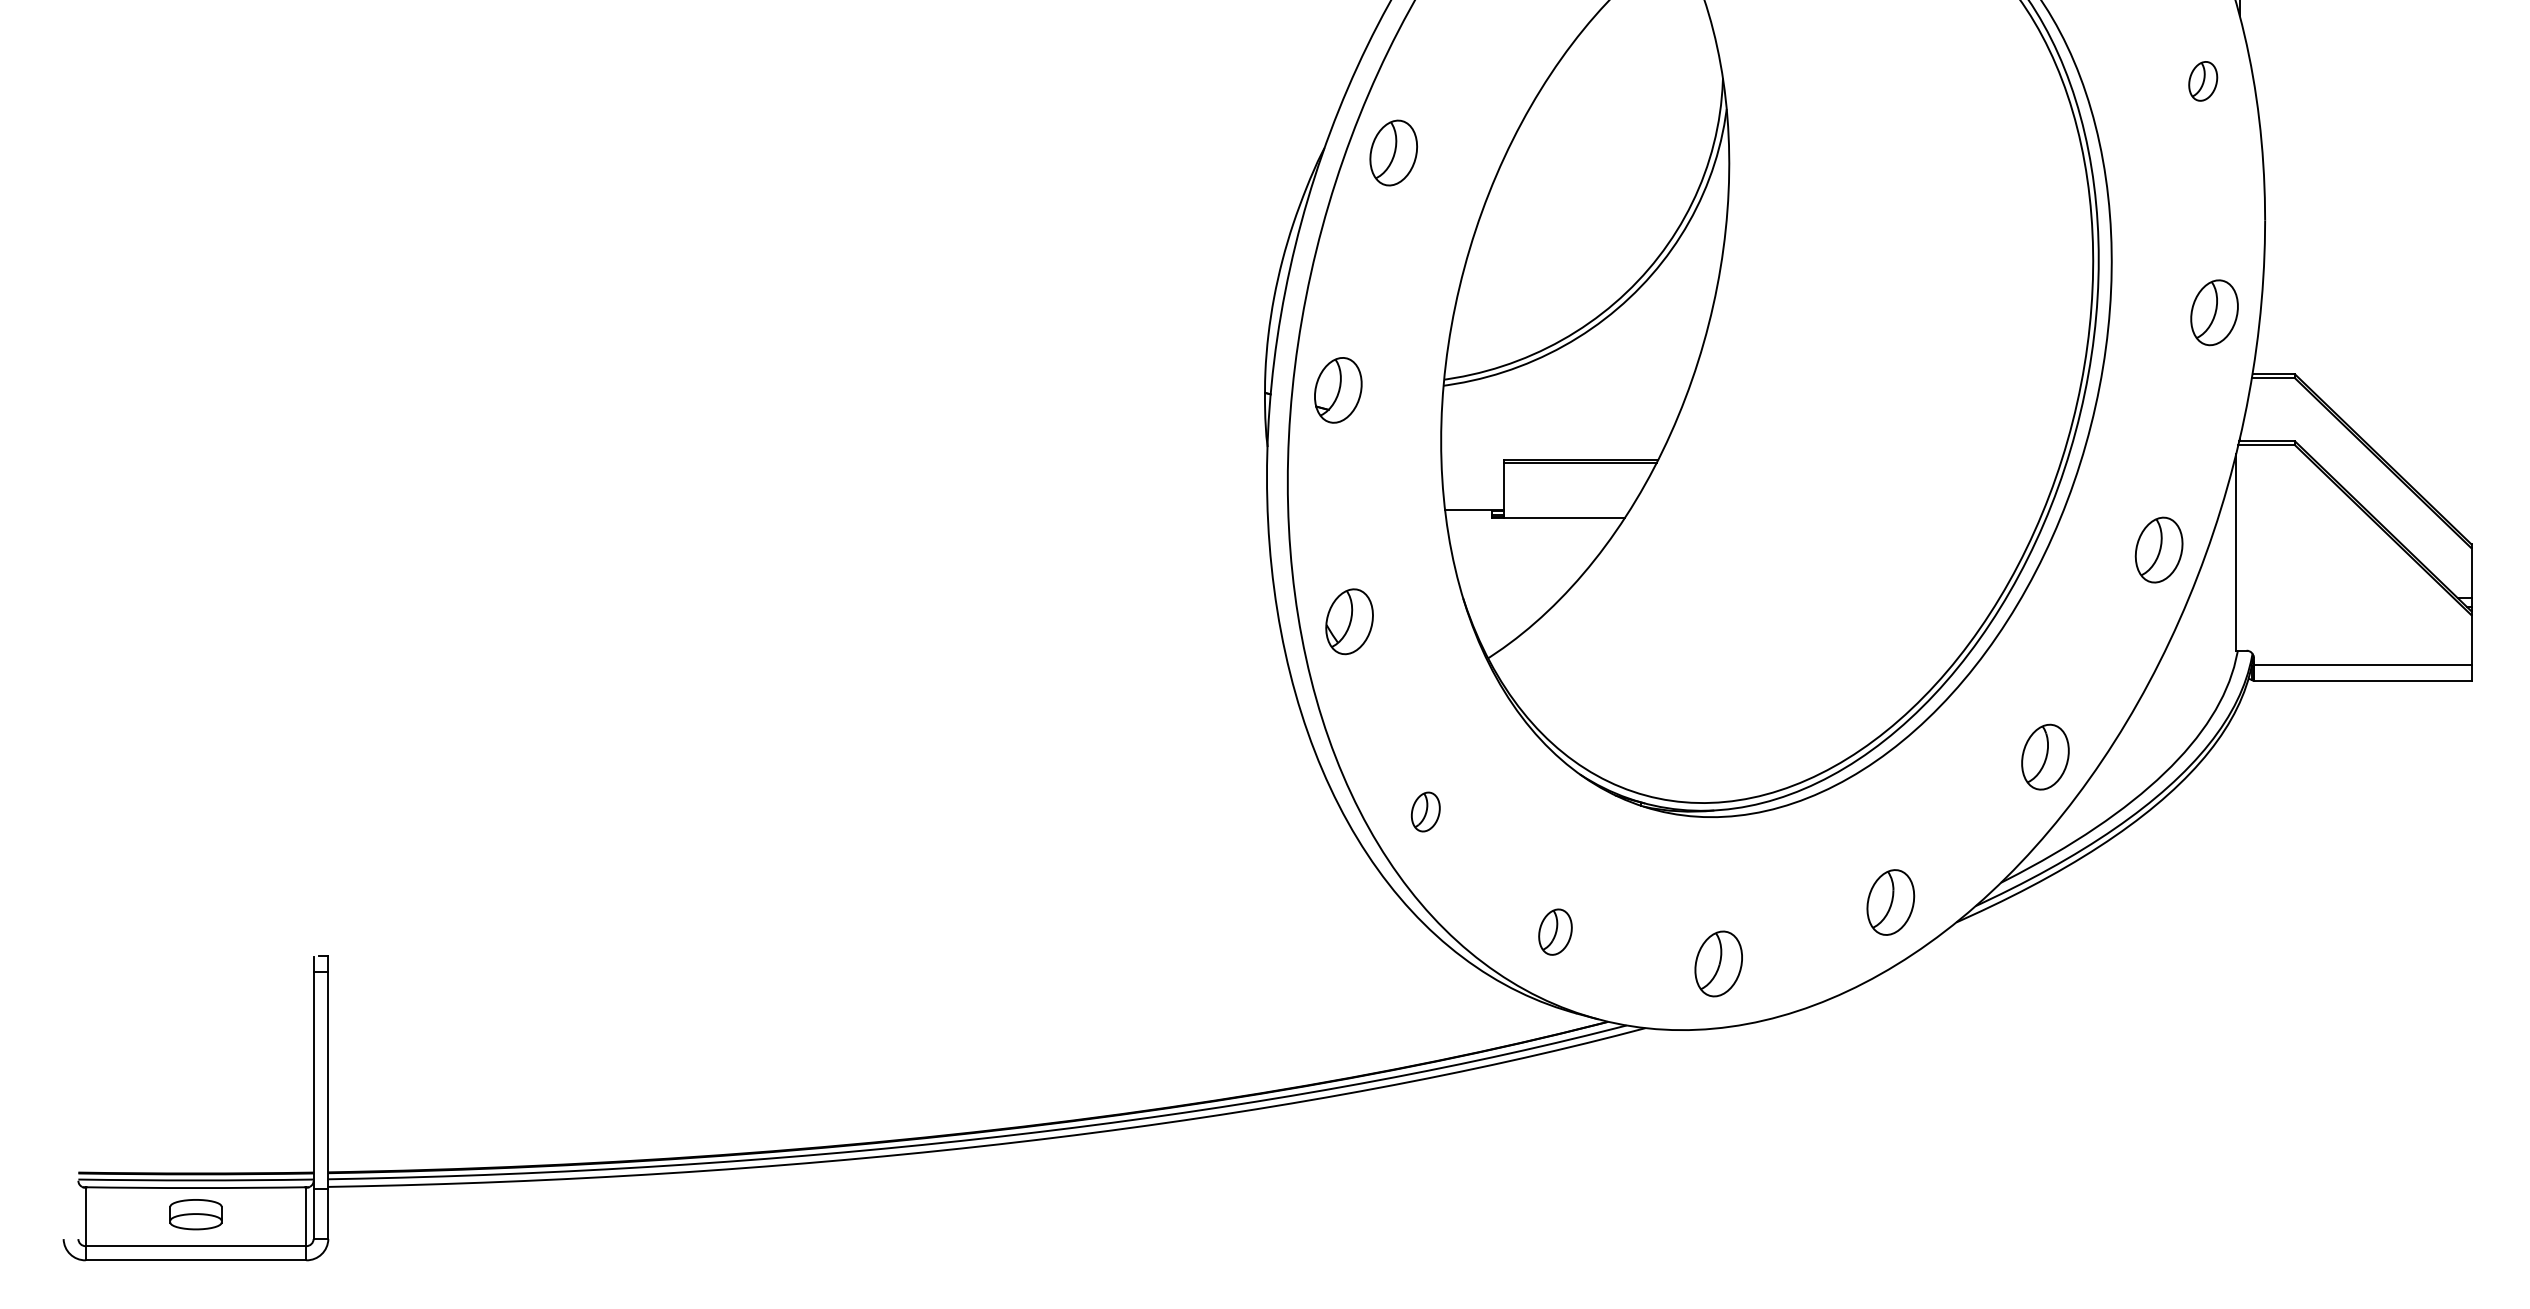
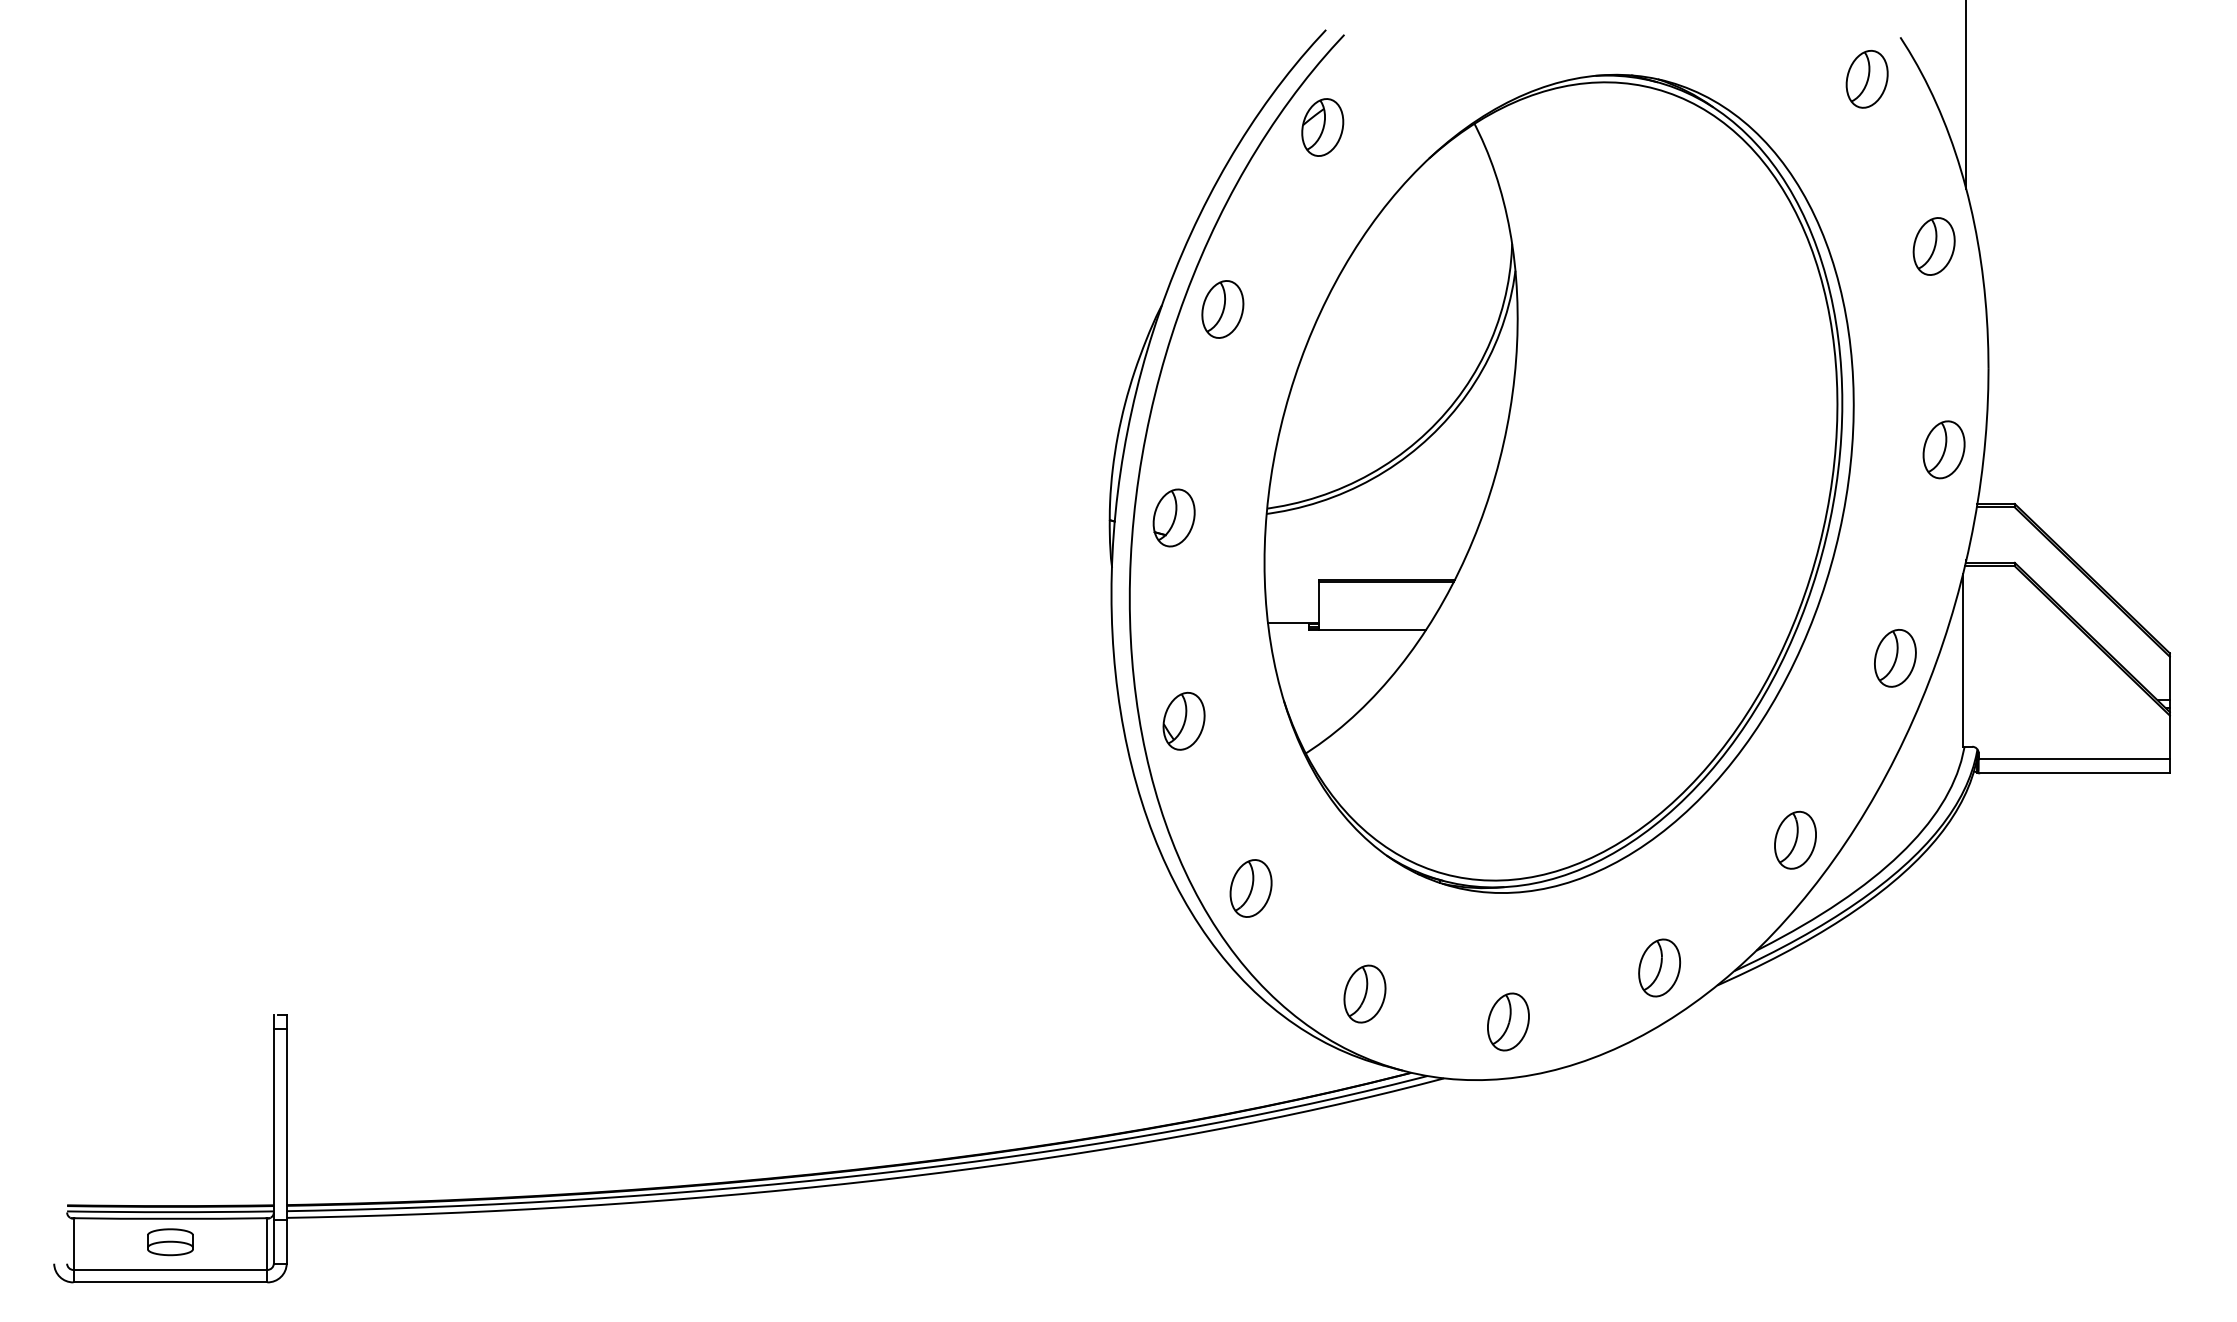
part: (2202, 81) -> (1933, 246), size x1.67
part: (1425, 812) -> (1250, 888), size x1.67
part: (1554, 931) -> (1364, 993), size x1.43

